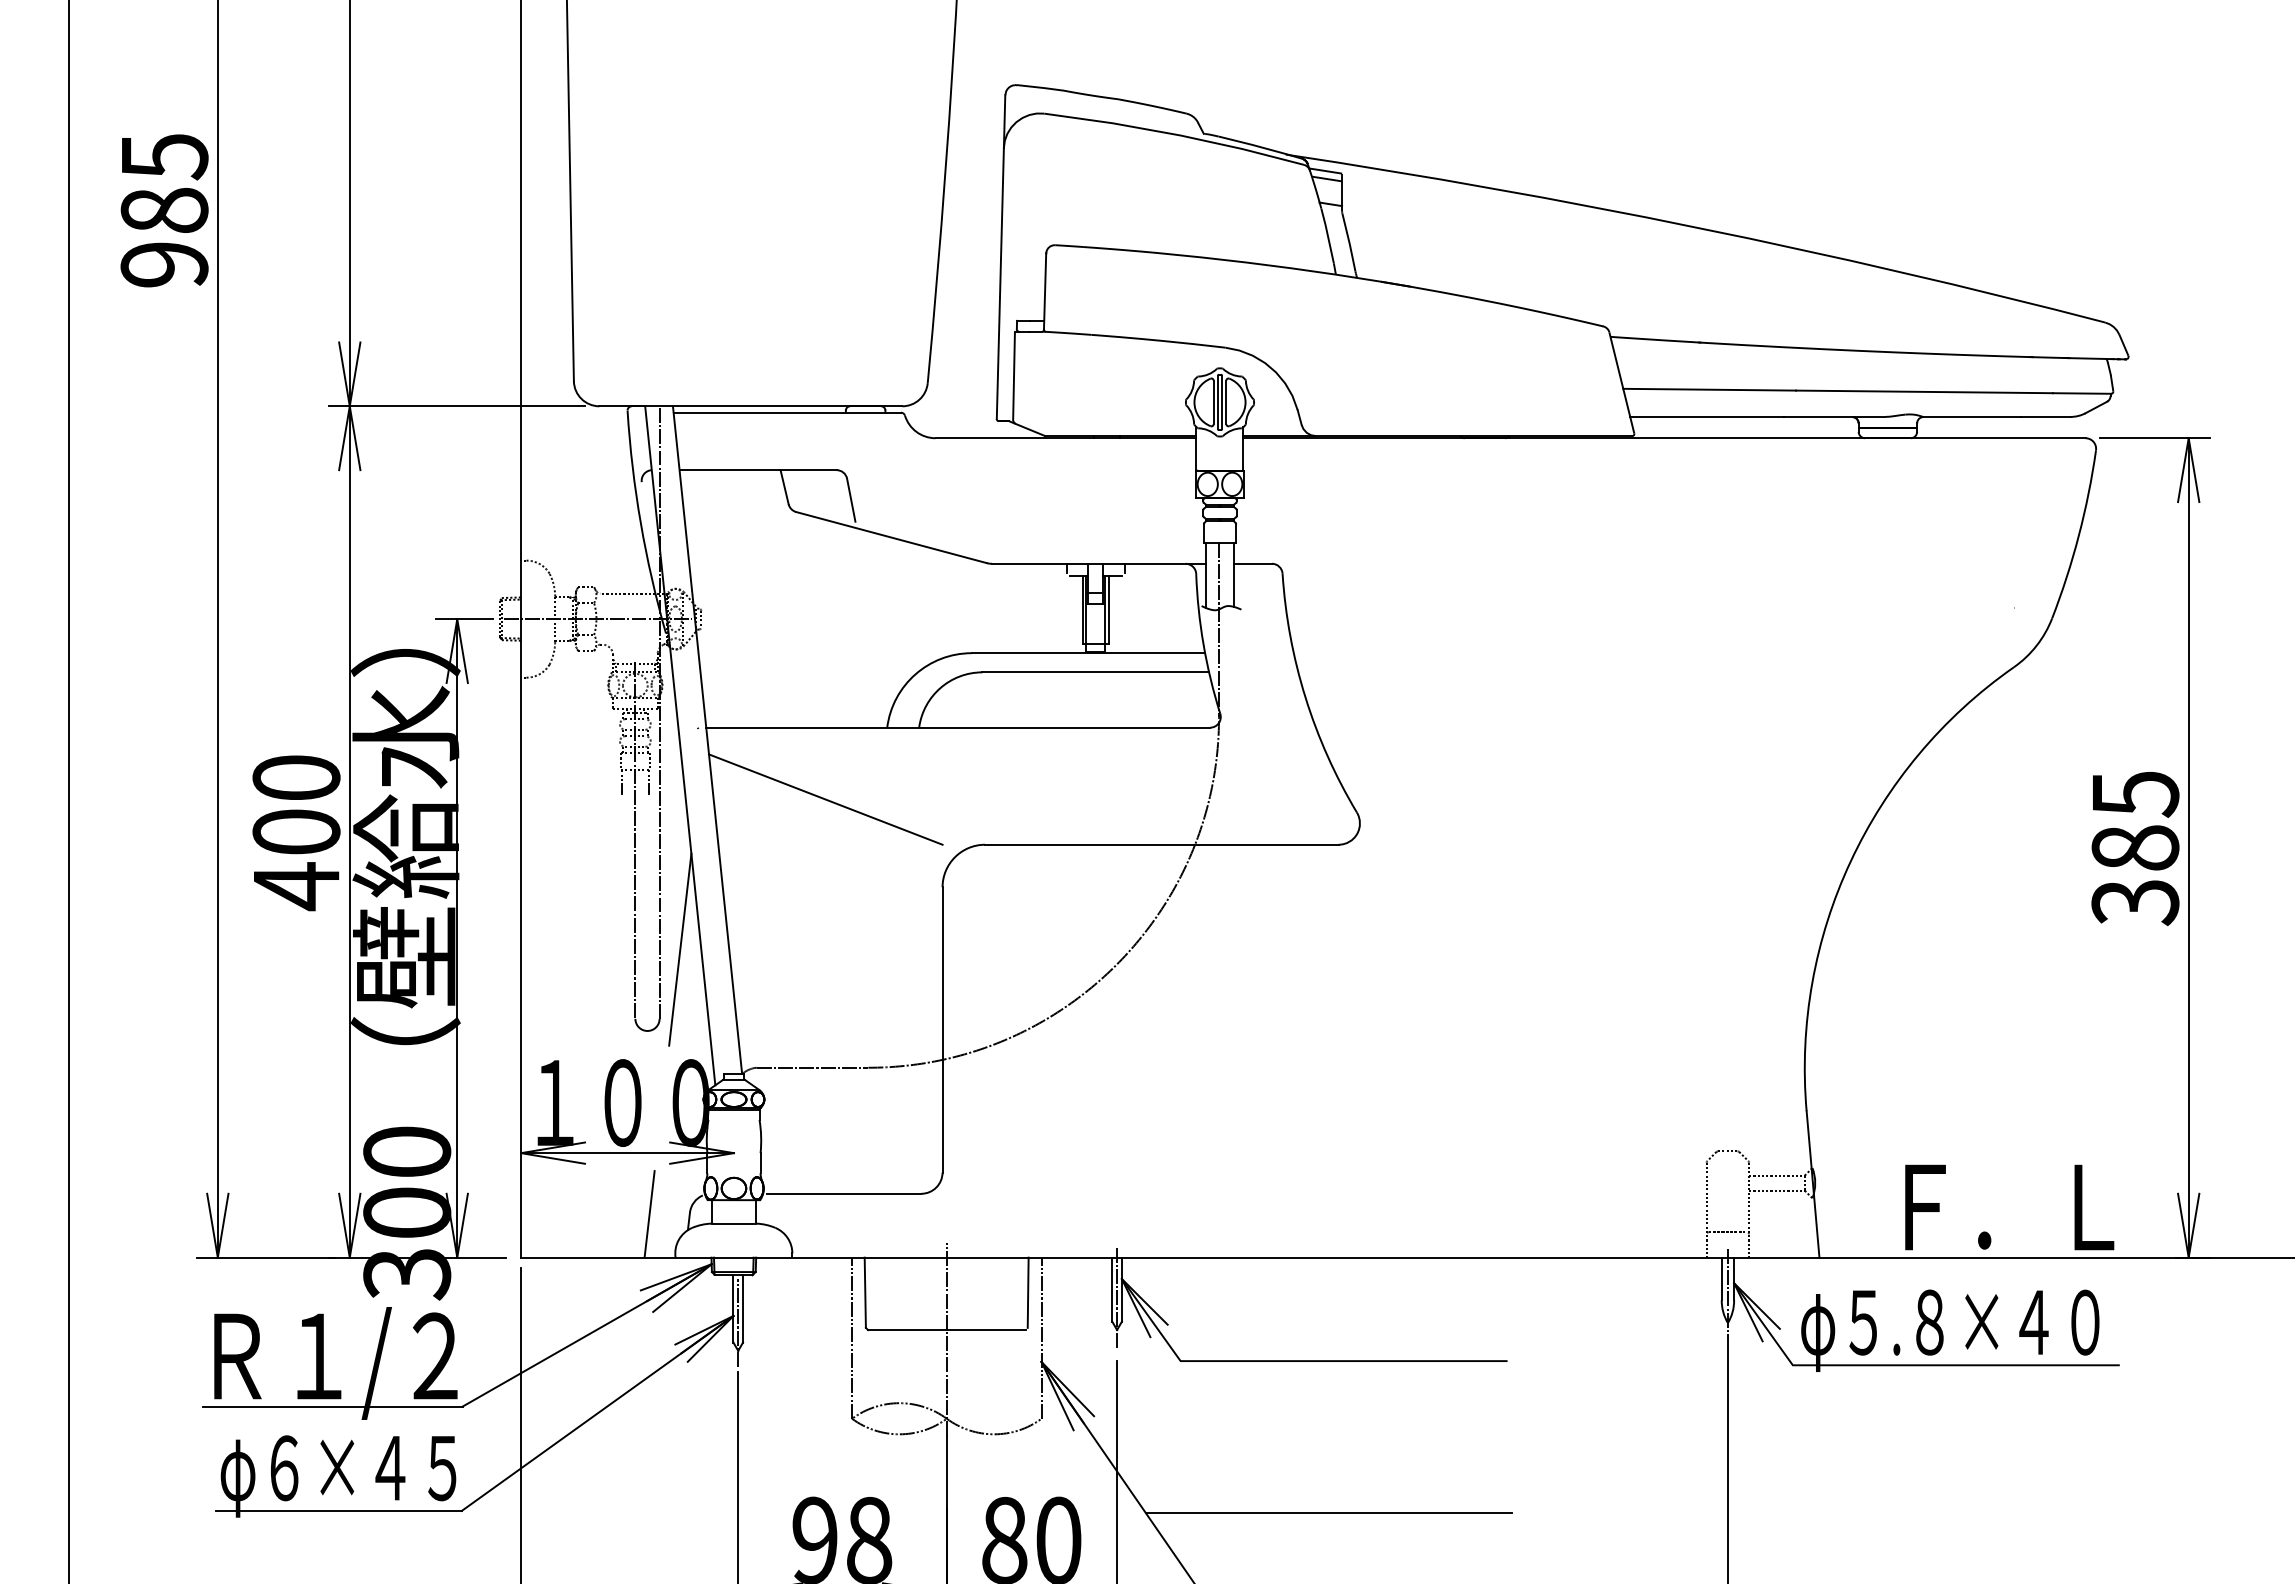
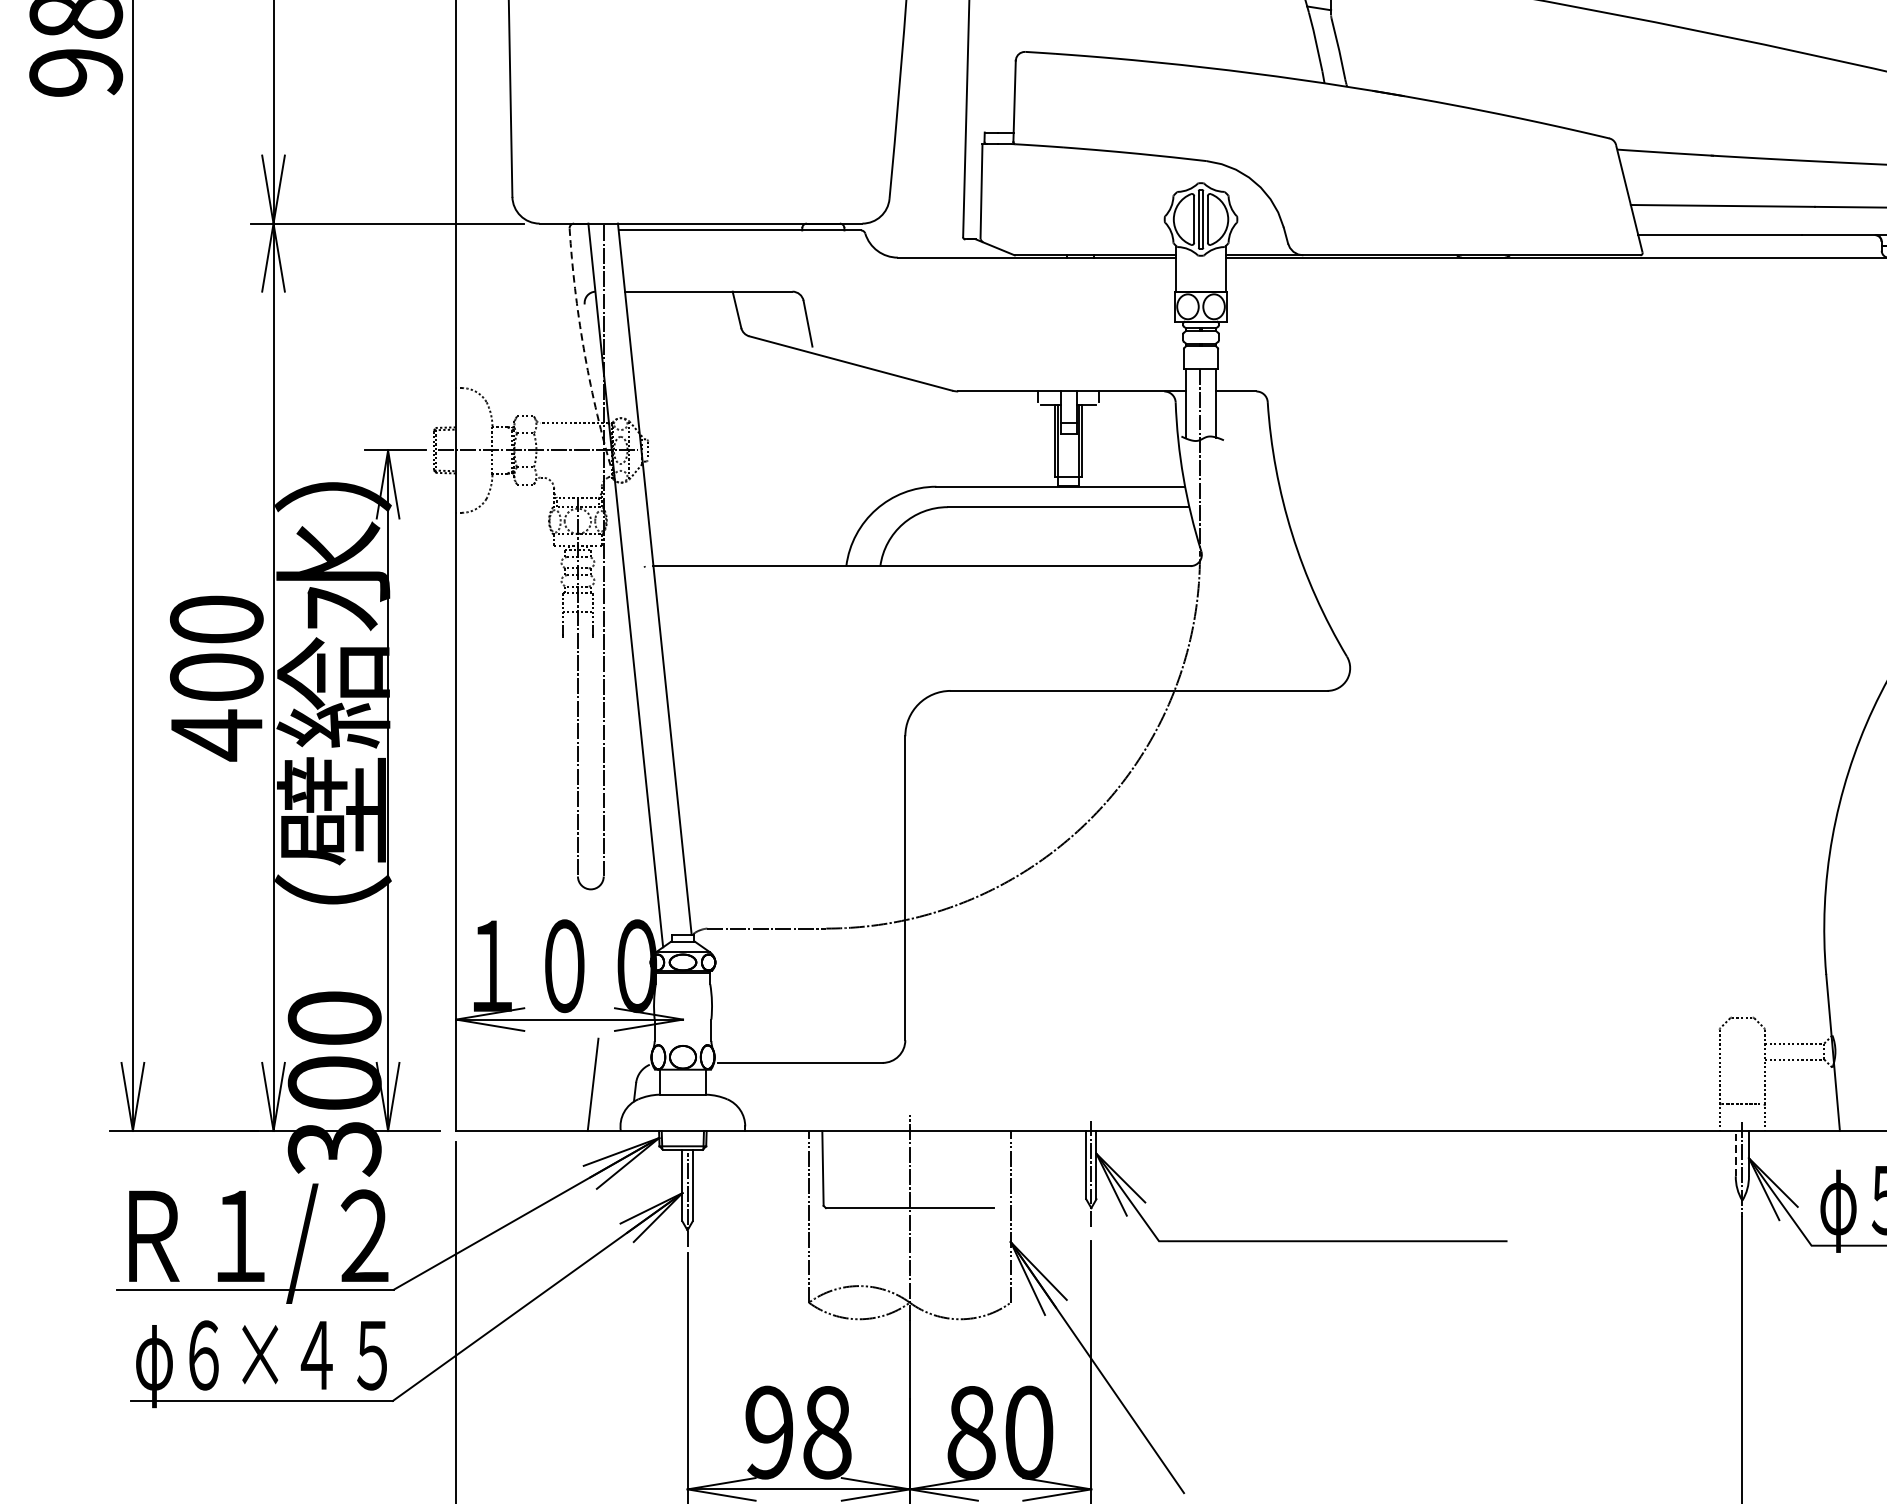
arc: (640, 523) -> (583, 348), solid -> dashed
line: (825, 799) -> (780, 642), removed
line: (680, 949) -> (626, 802), removed
line: (1721, 1278) -> (1735, 1153), solid -> dashed
line: (1027, 1292) -> (995, 1168), removed
line: (1328, 1512) -> (1316, 1402), removed

